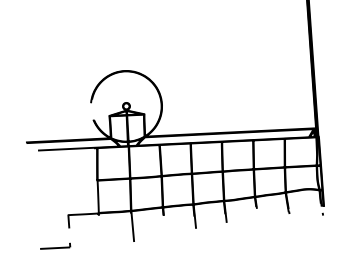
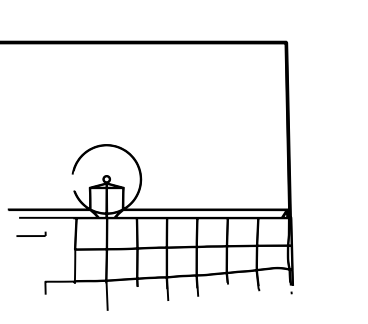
part: (55, 245) -> (31, 233), moved

